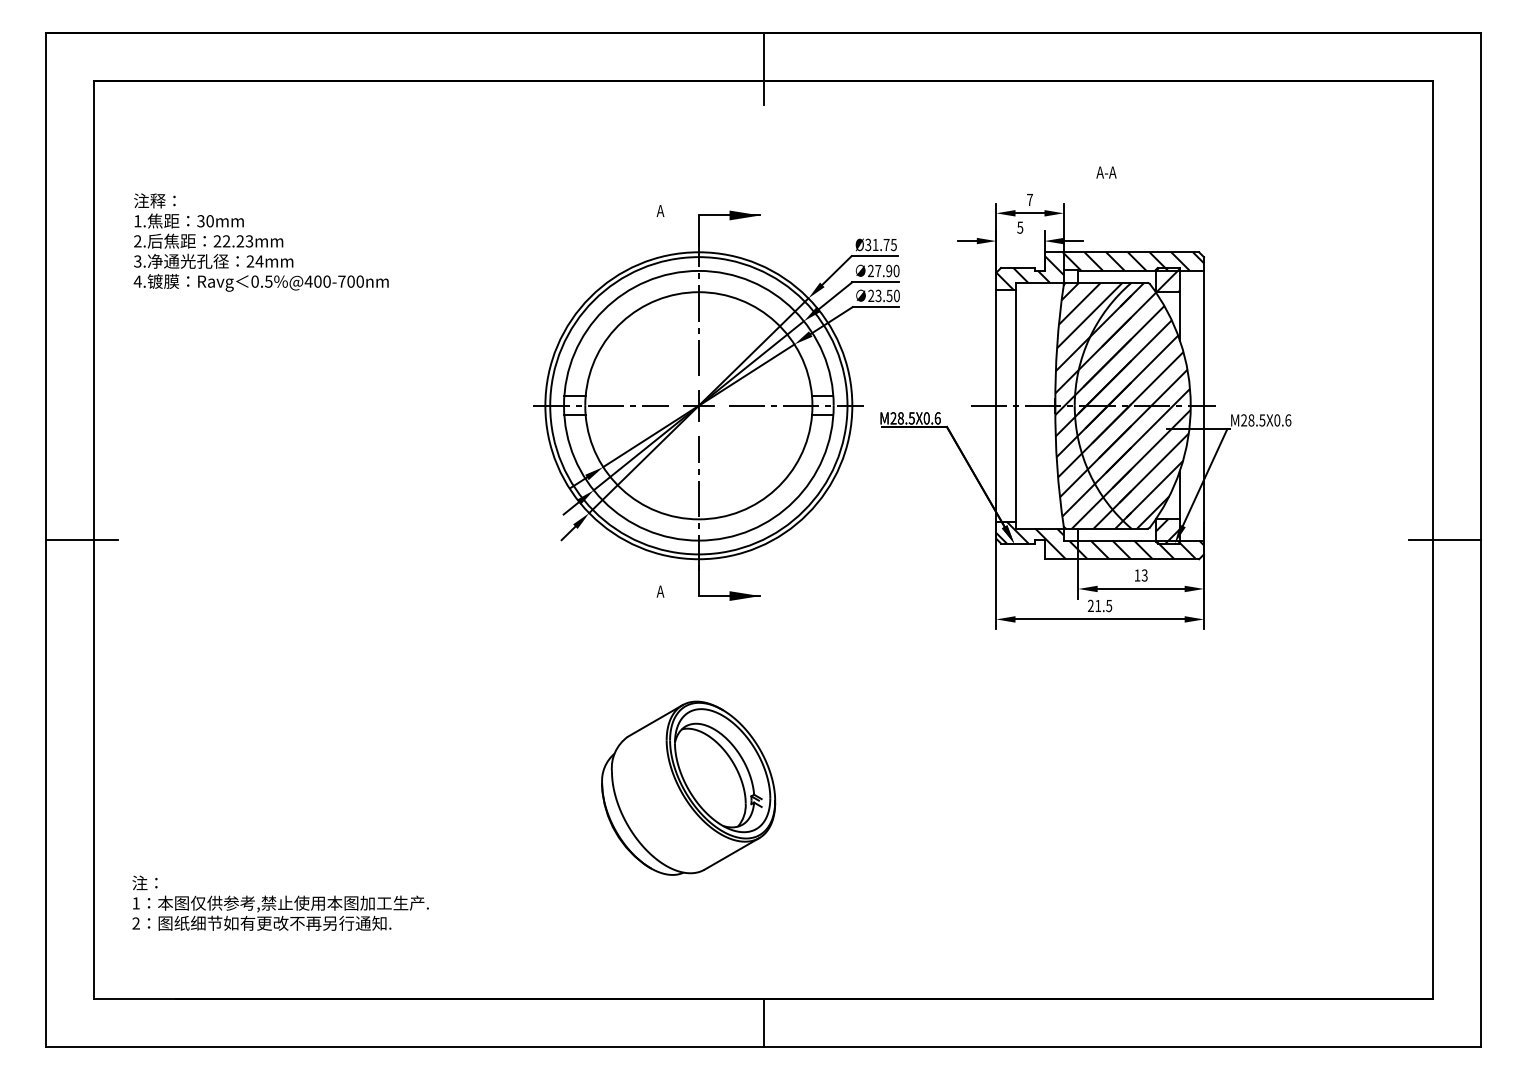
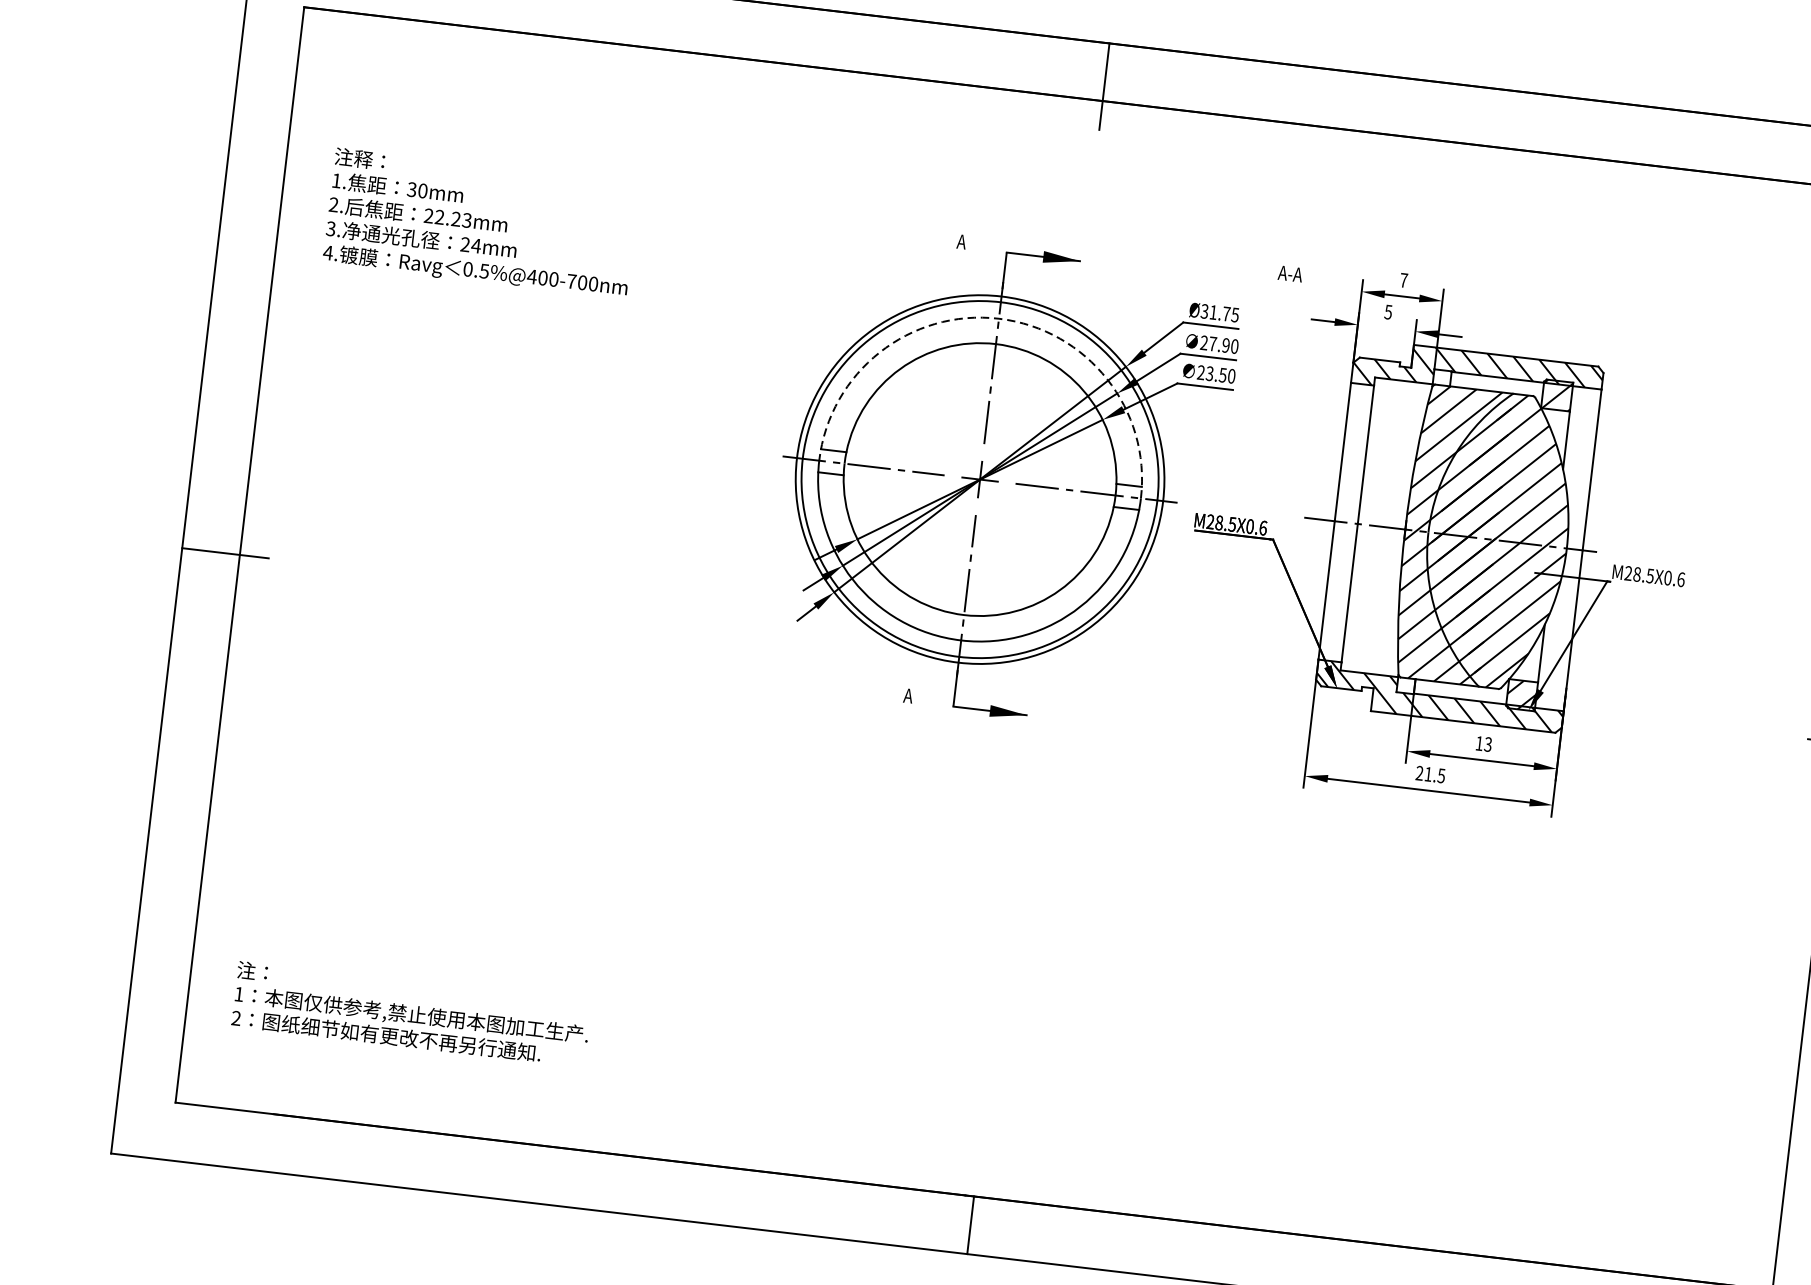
text: (1106, 172) -> (1290, 273), moved
arc: (698, 270) -> (998, 318), solid -> dashed
part: (688, 787) -> (914, 933), removed

